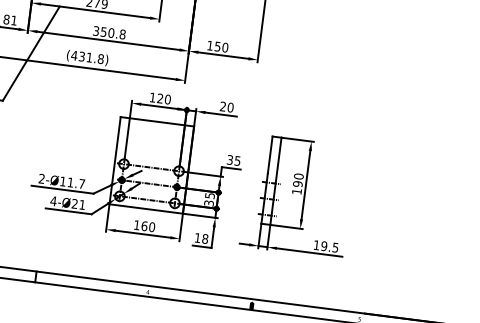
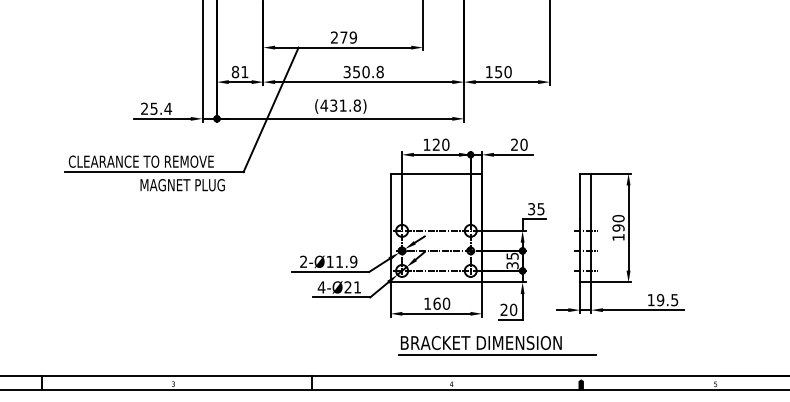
text: (81, 183) -> (353, 261), 2-Ø11.7 -> 2-Ø11.9
text: (201, 238) -> (508, 309), 18 -> 20
part: (188, 265) -> (497, 345), added

